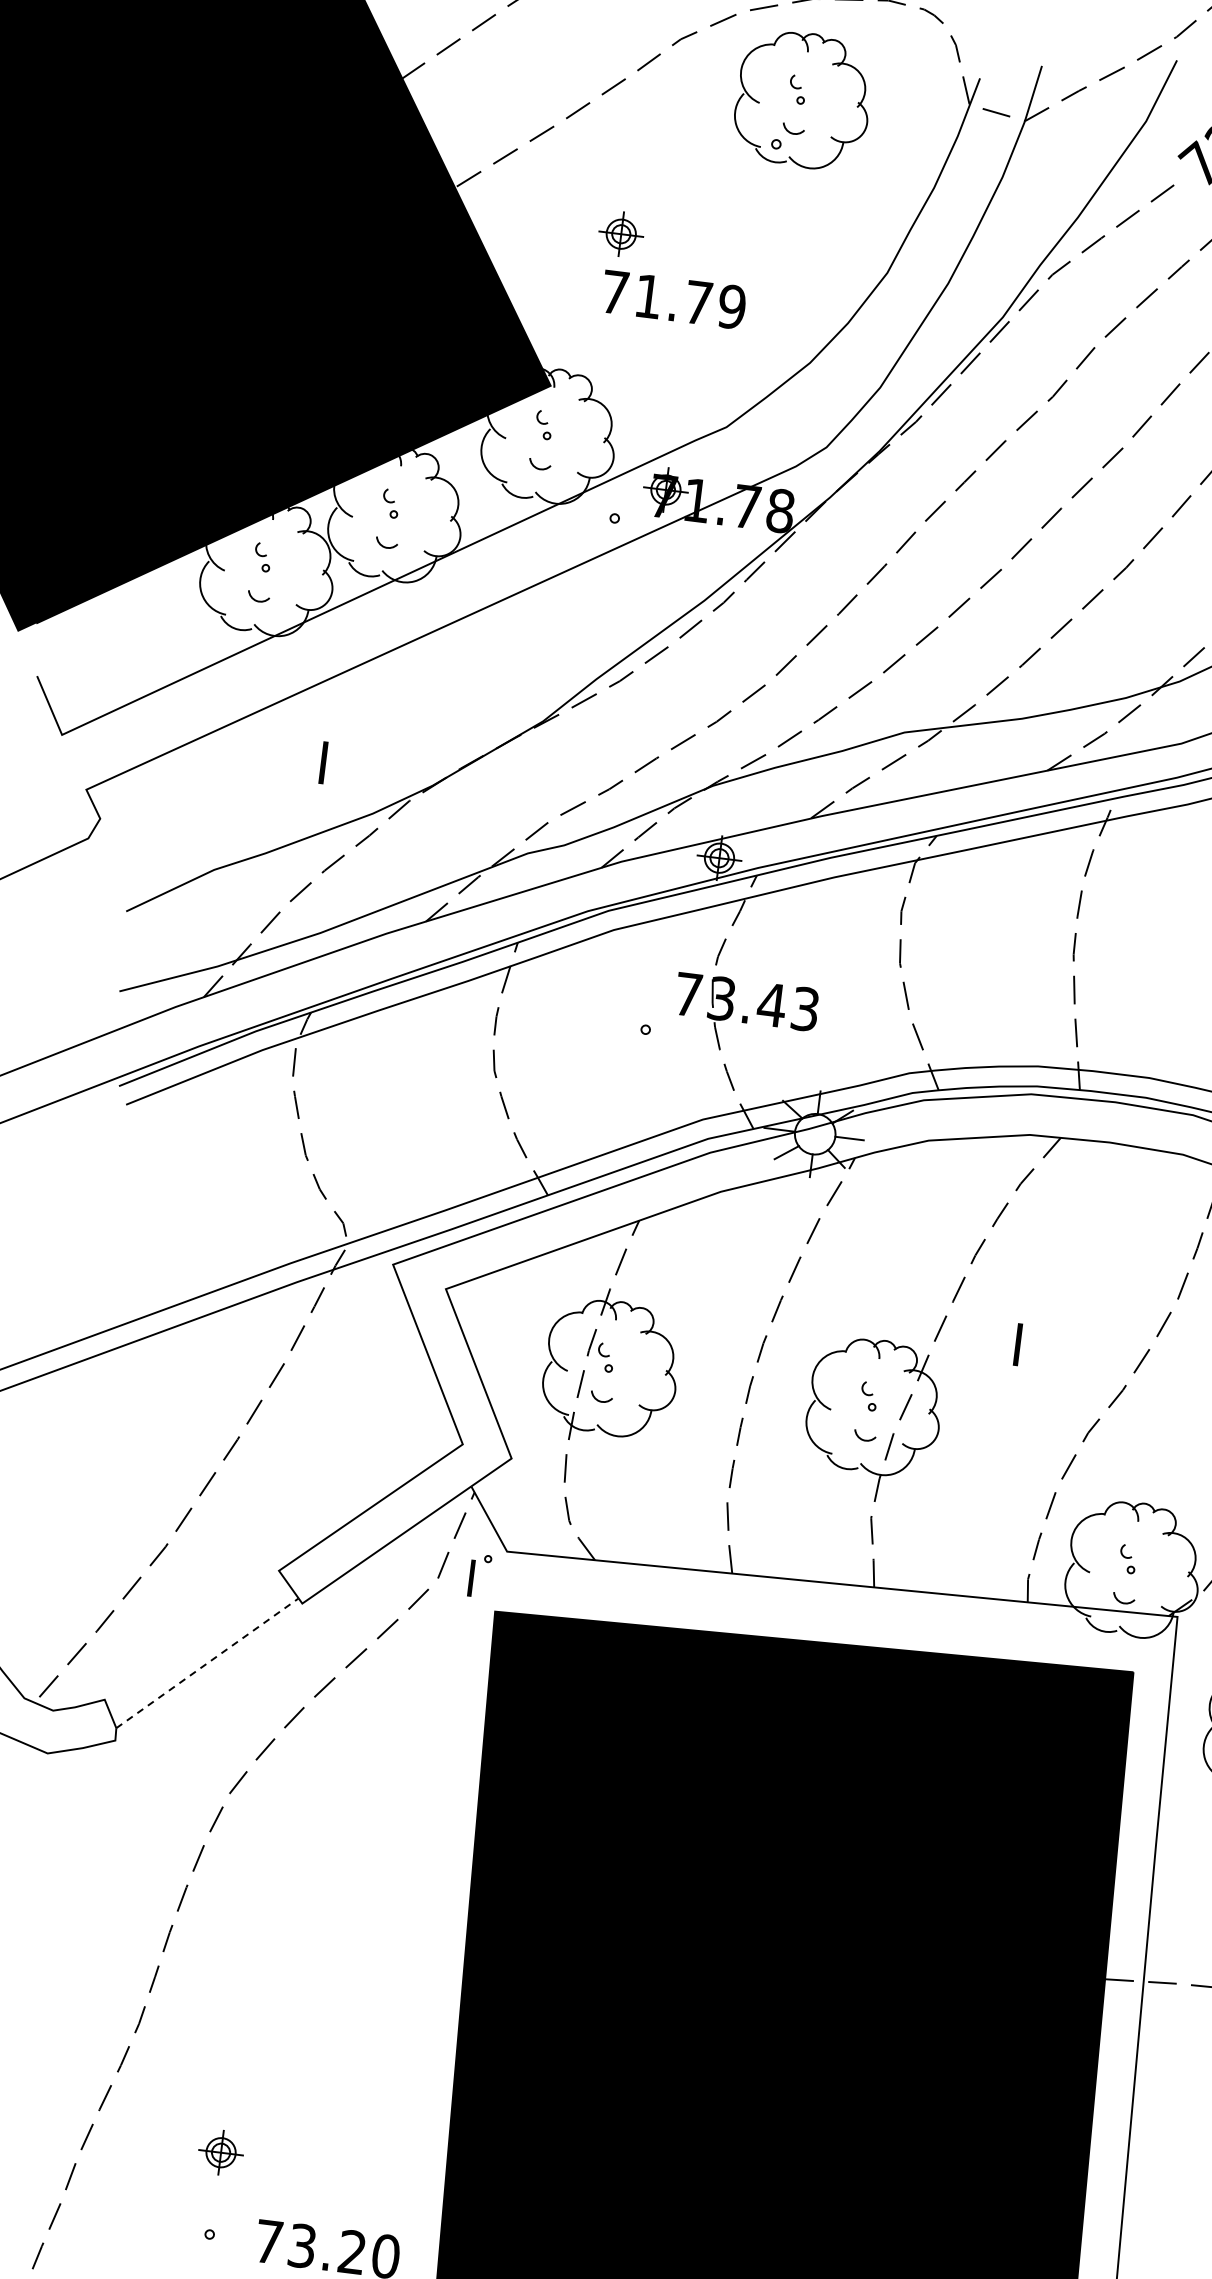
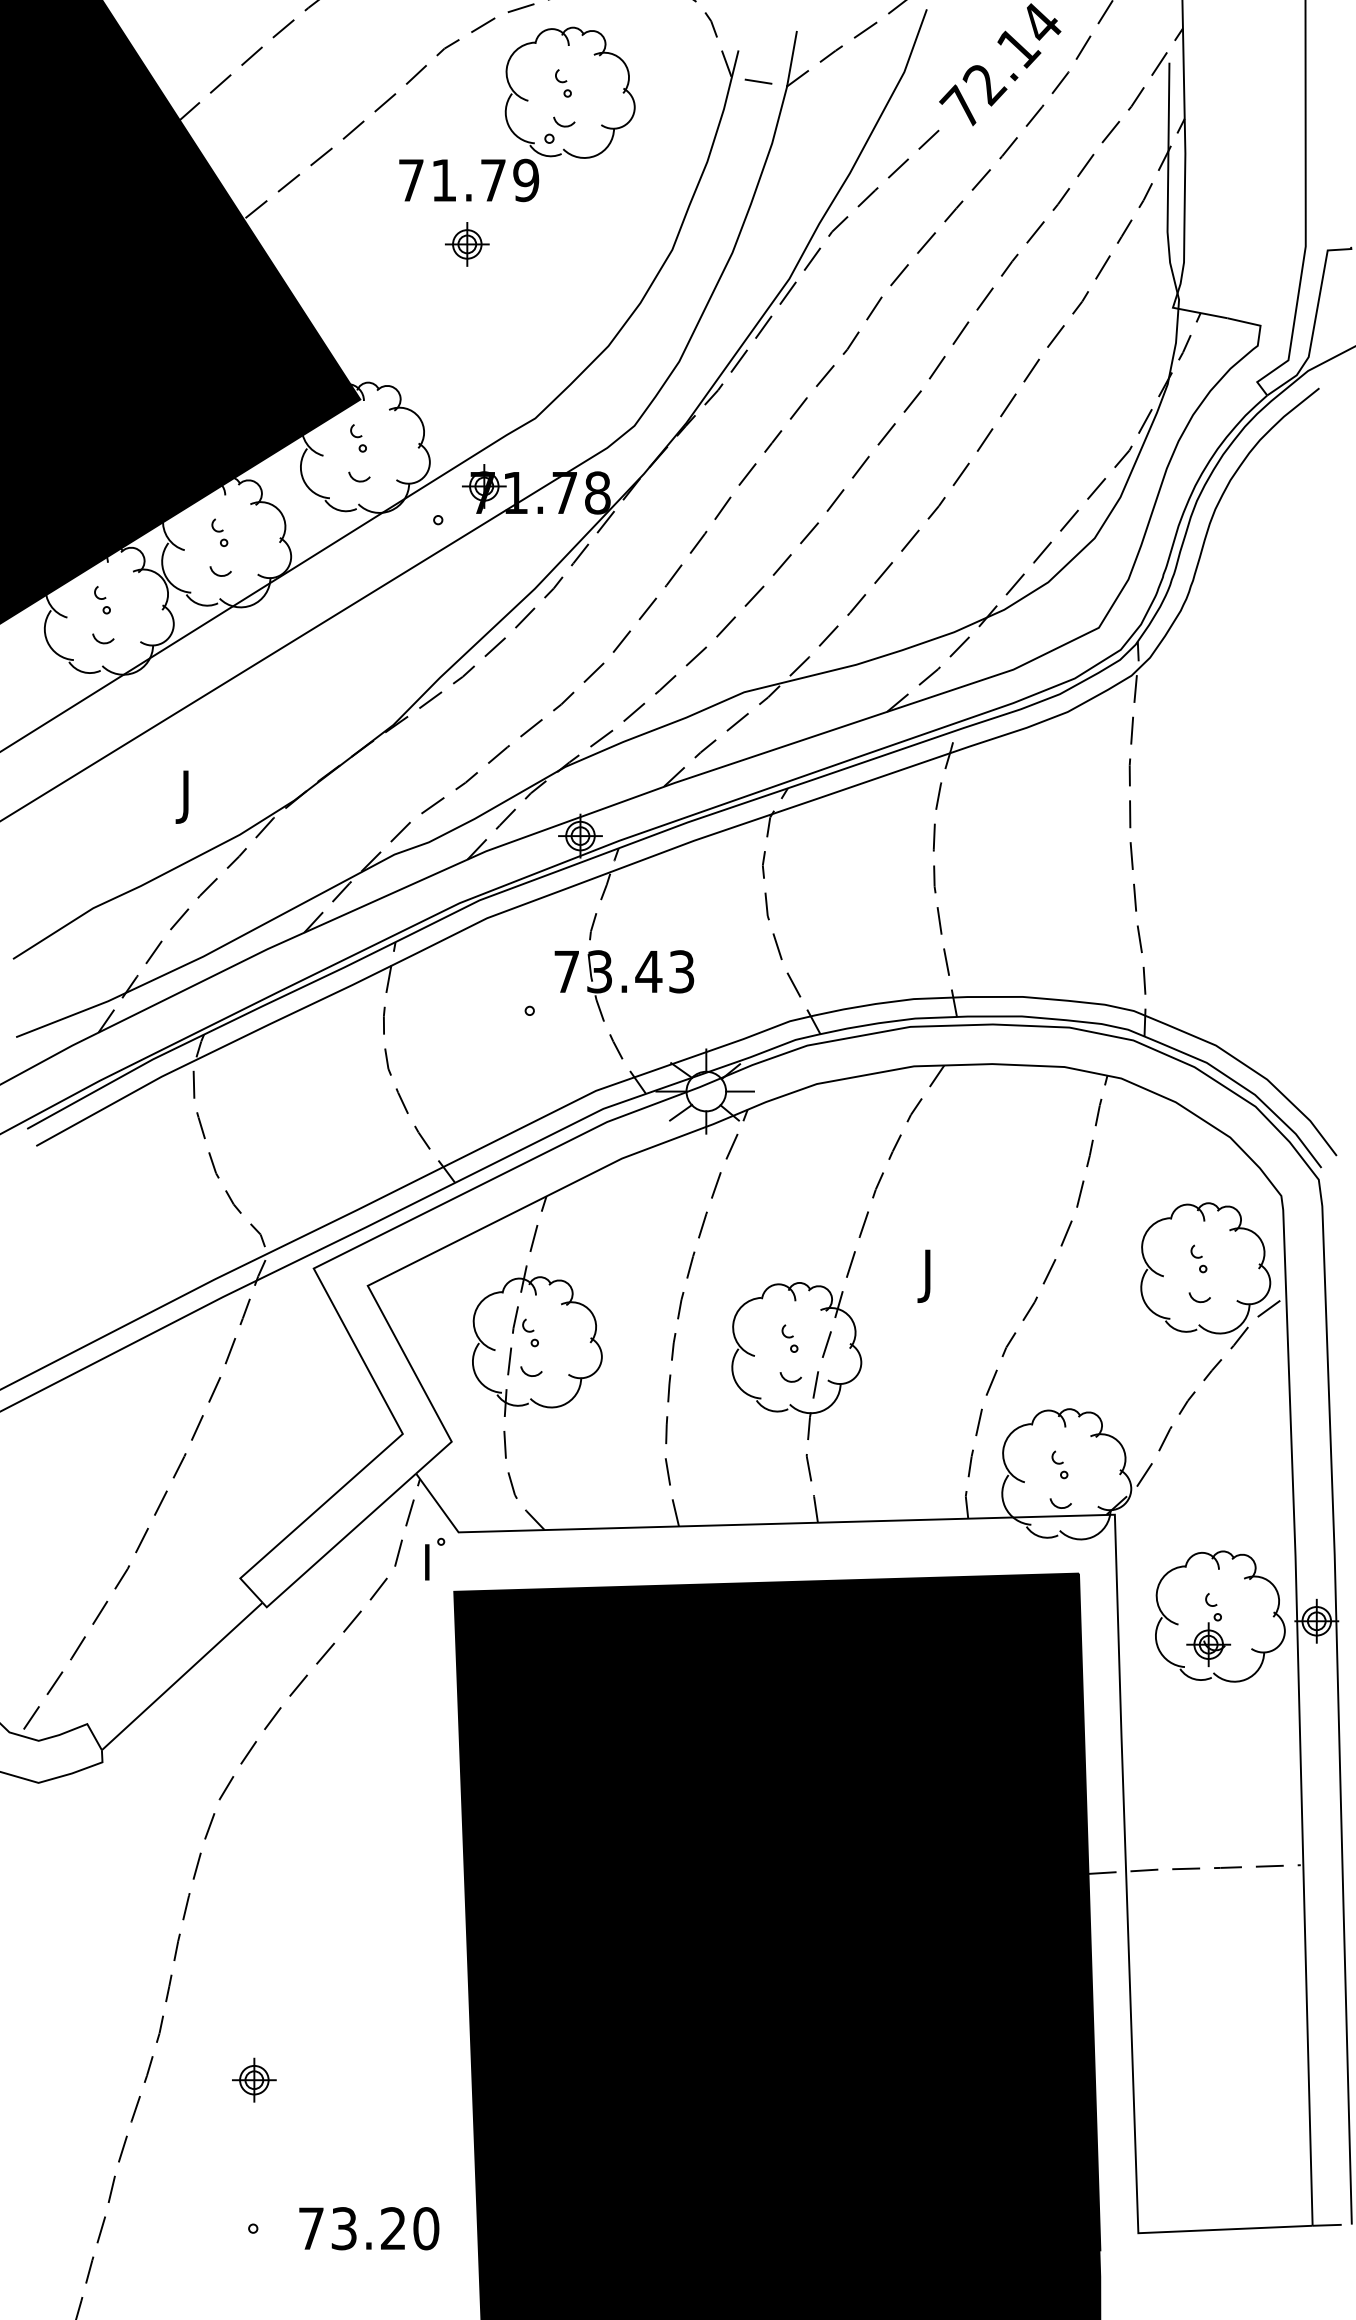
part: (621, 234) -> (467, 244), moved
text: (674, 299) -> (469, 180), moved
text: (315, 788) -> (181, 817), I -> J
text: (1010, 1370) -> (923, 1296), I -> J
line: (207, 1663) -> (182, 1676), dashed -> solid
part: (221, 2152) -> (254, 2079), moved

